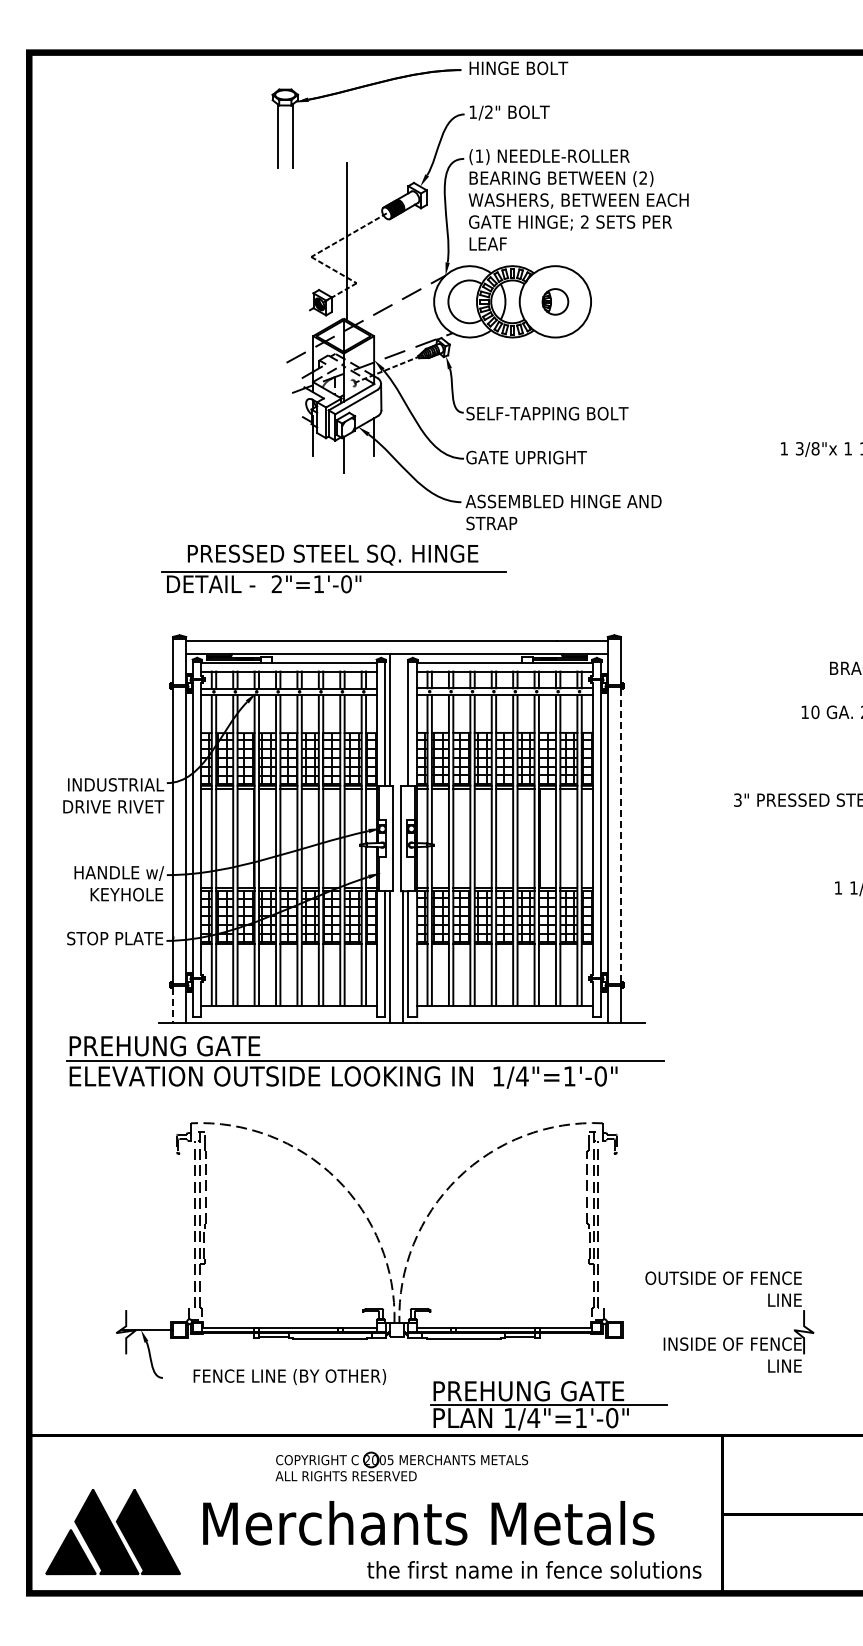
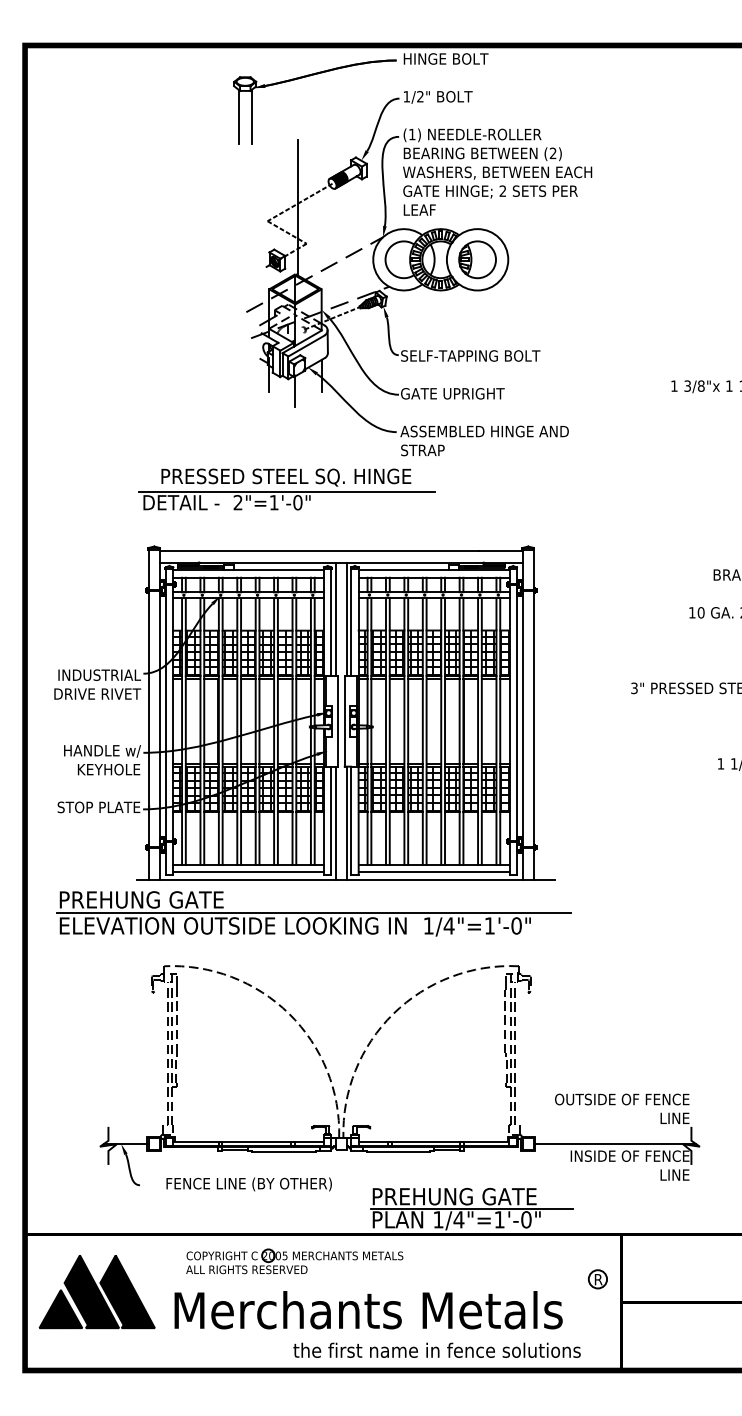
part: (555, 301) -> (477, 259), size x1.67
line: (403, 719) -> (346, 618), added
line: (621, 836) -> (534, 719), dashed -> solid
line: (172, 1006) -> (148, 865), dashed -> solid
line: (288, 1014) -> (248, 872), added
line: (504, 1014) -> (433, 872), added
line: (715, 1329) -> (615, 1143), added
part: (401, 1466) -> (294, 1261), moved
part: (694, 1486) -> (597, 1278), added
part: (112, 1532) -> (96, 1292), moved
text: (534, 1569) -> (437, 1349), moved

